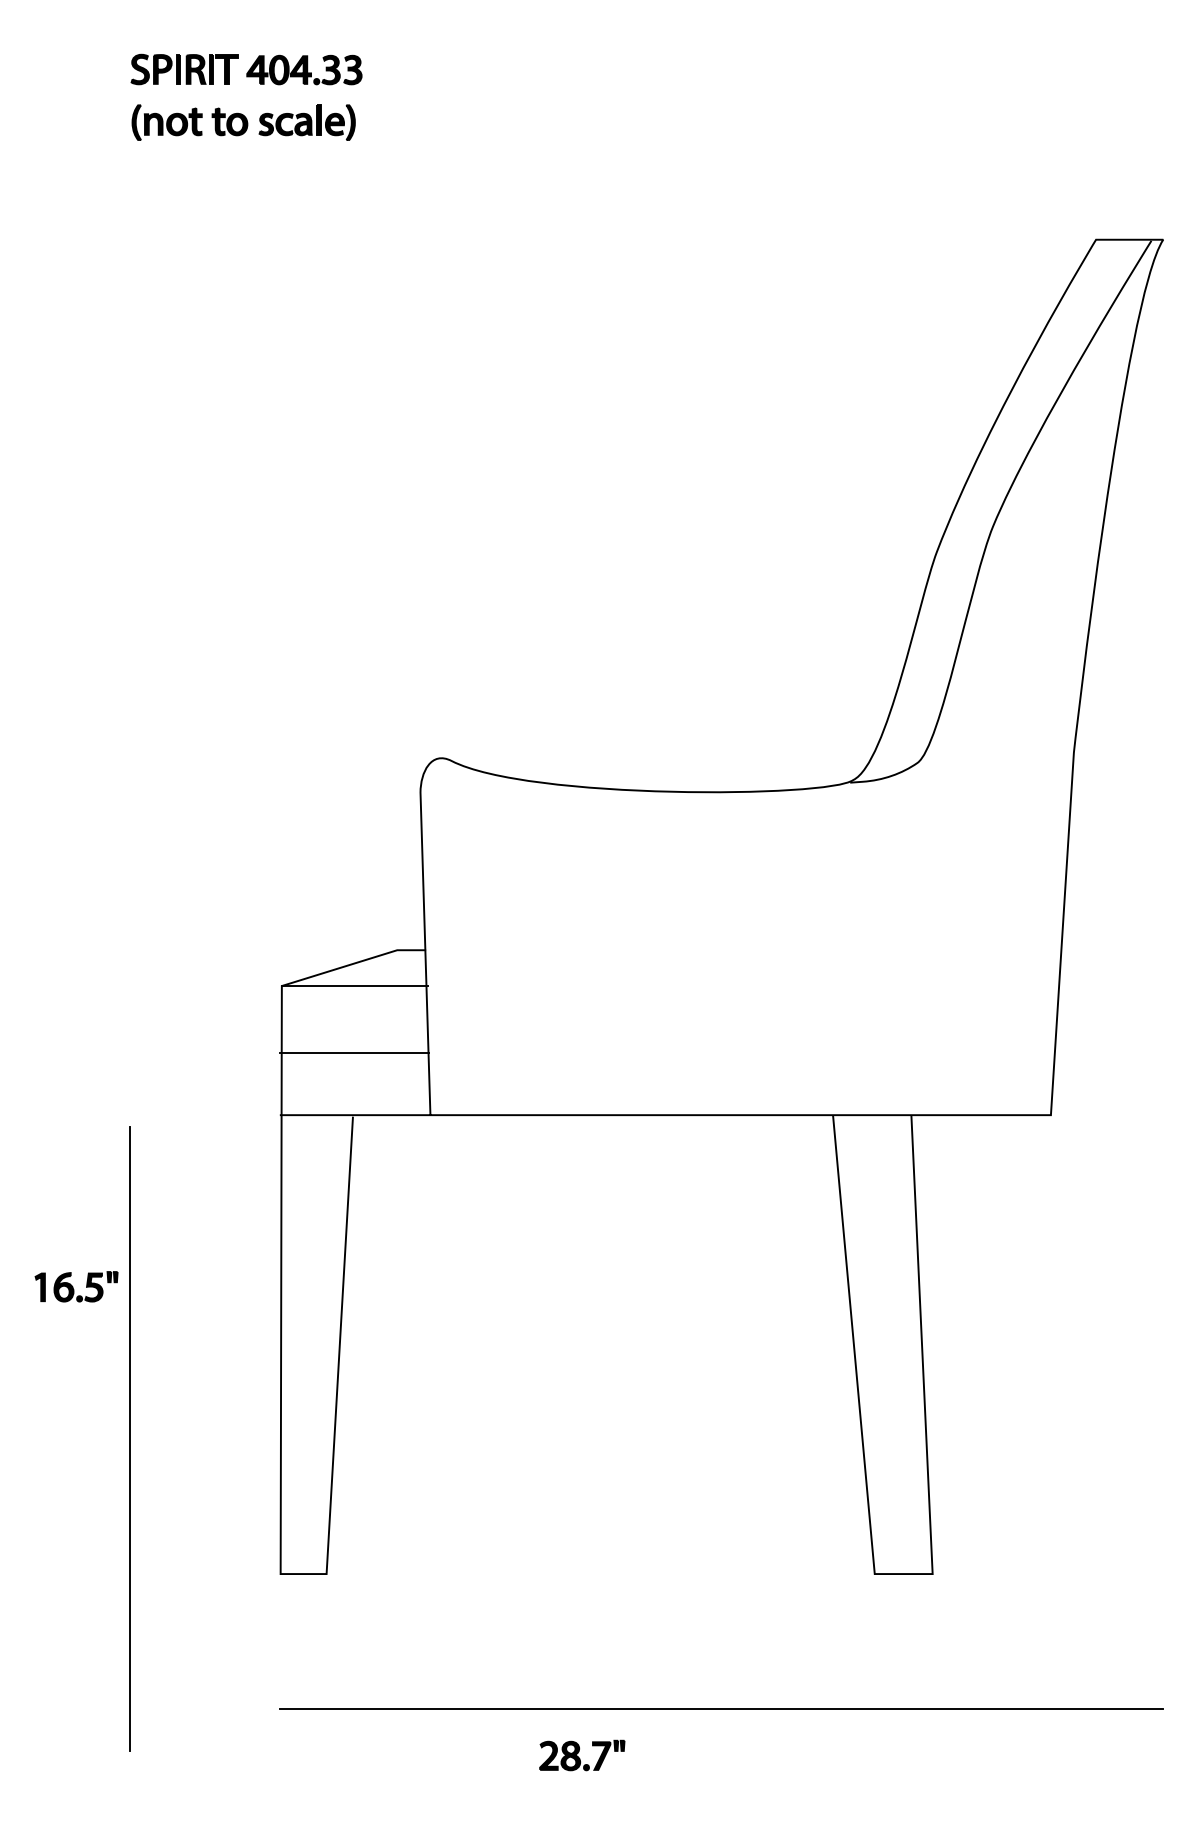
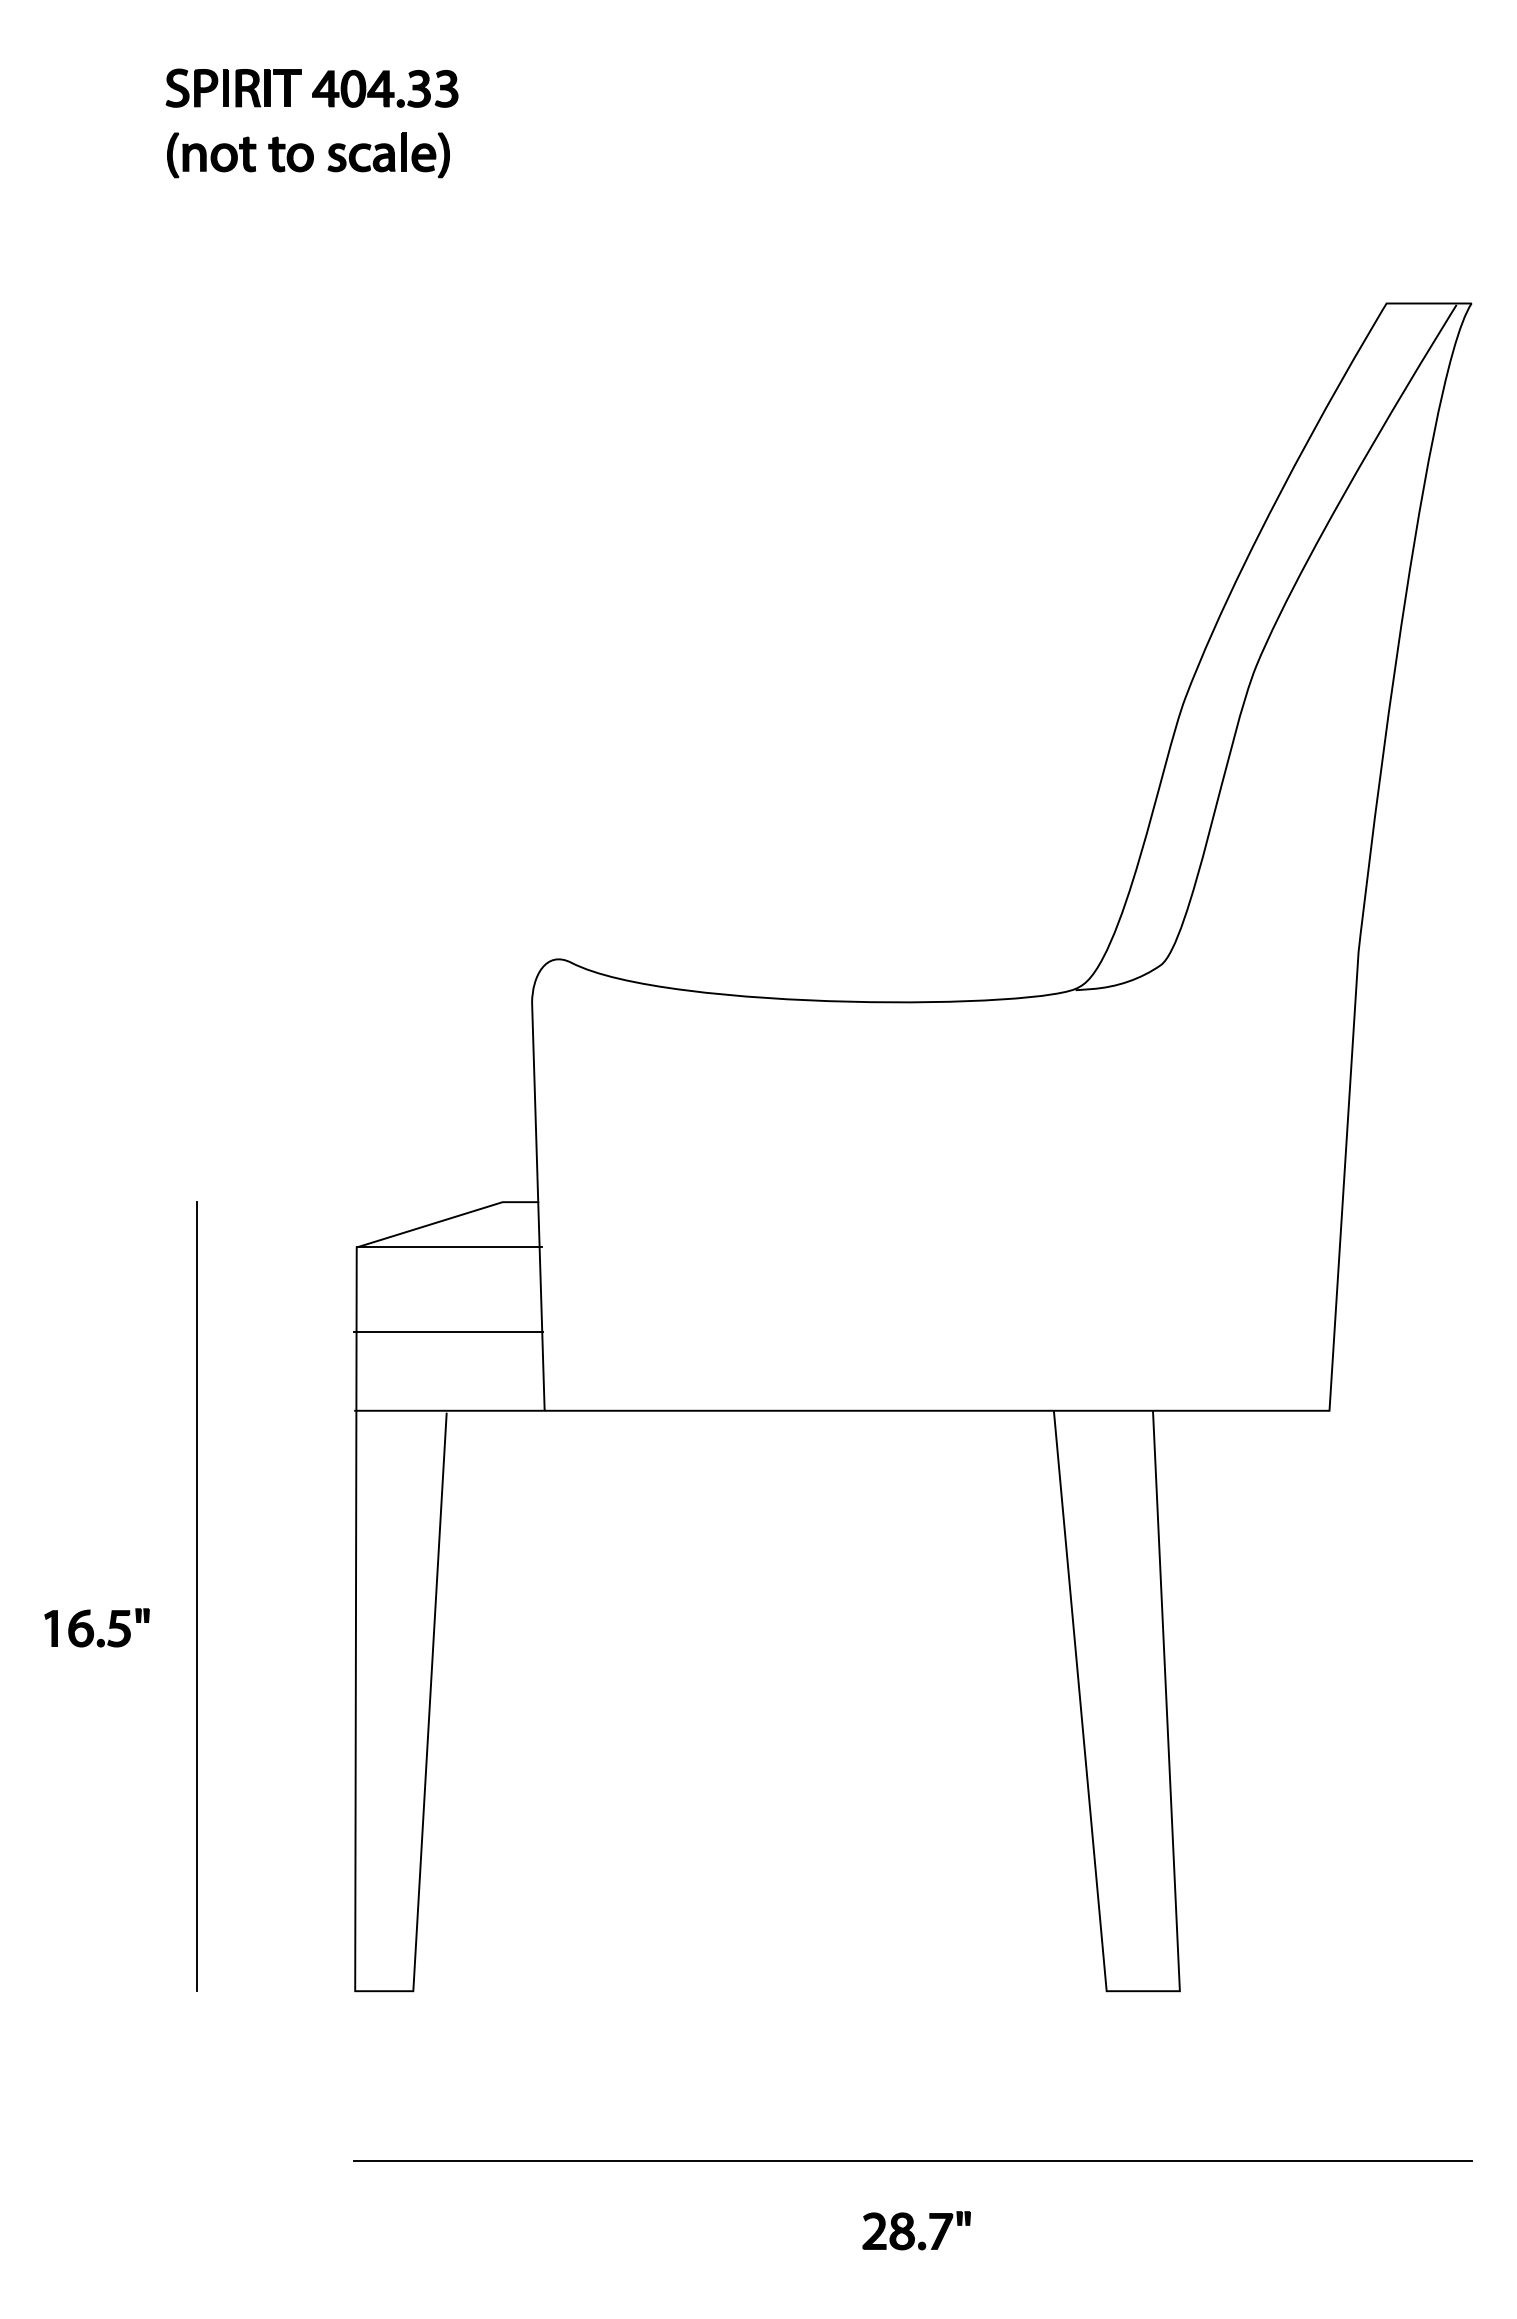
line: (129, 1439) -> (196, 1596), moved
part: (582, 1755) -> (916, 2230), moved

